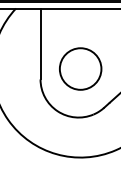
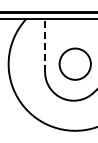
line: (41, 44) -> (45, 45), solid -> dashed

